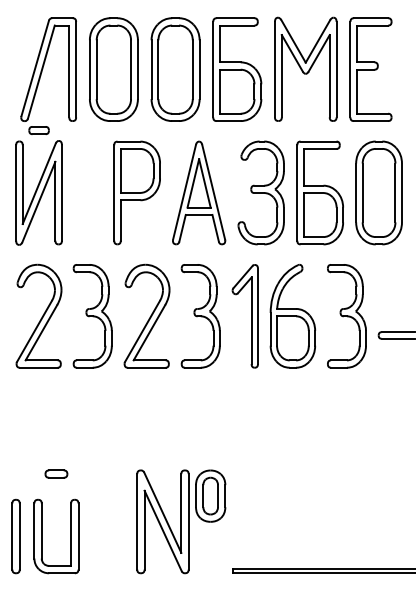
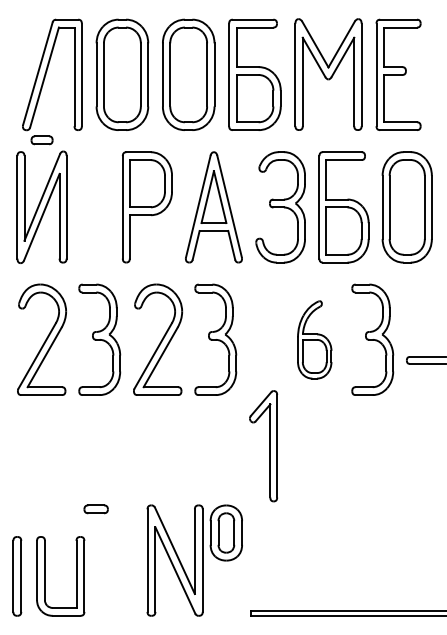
part: (251, 316) -> (270, 446), moved
part: (292, 316) -> (314, 340), size x0.7
part: (56, 473) -> (96, 508), moved

